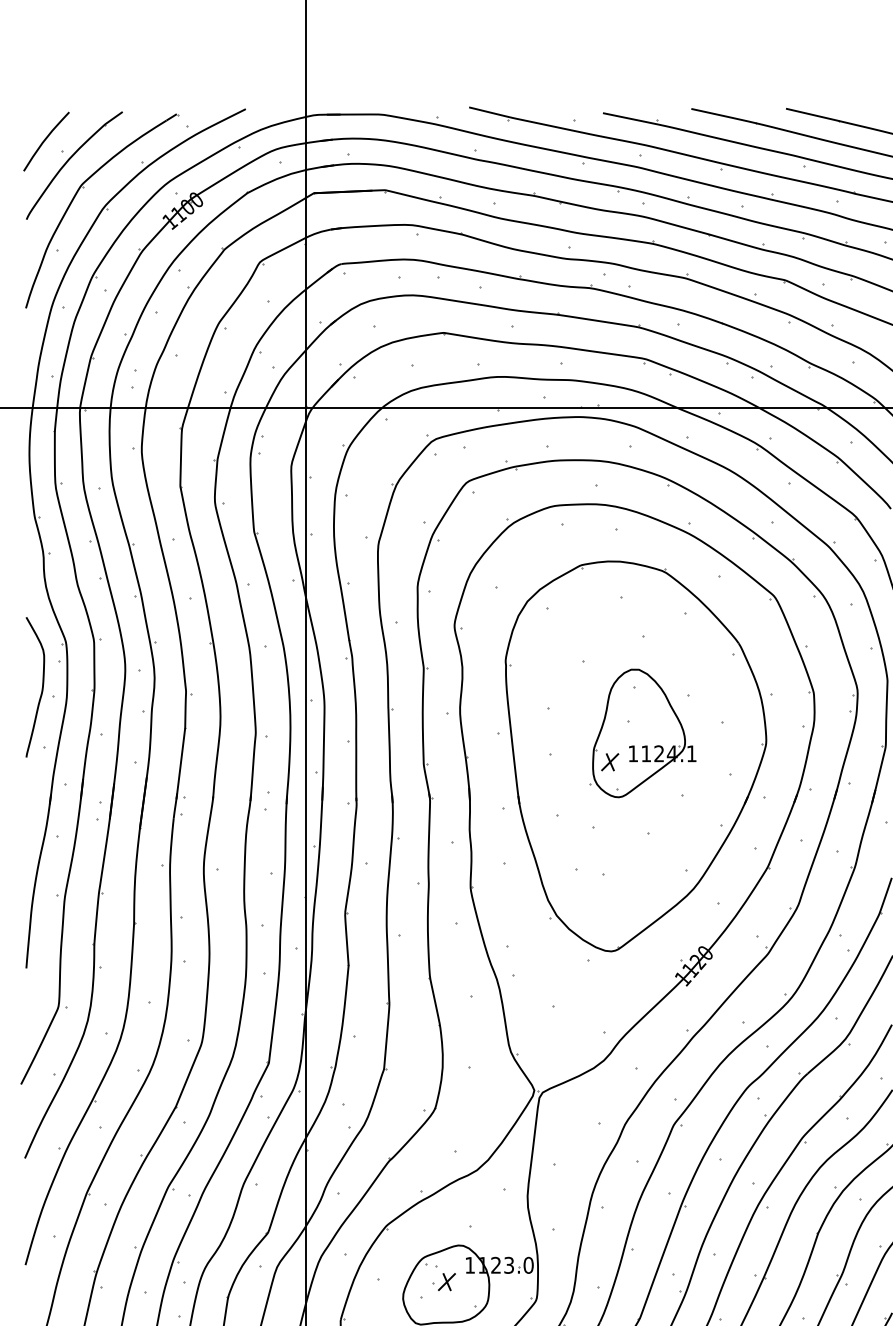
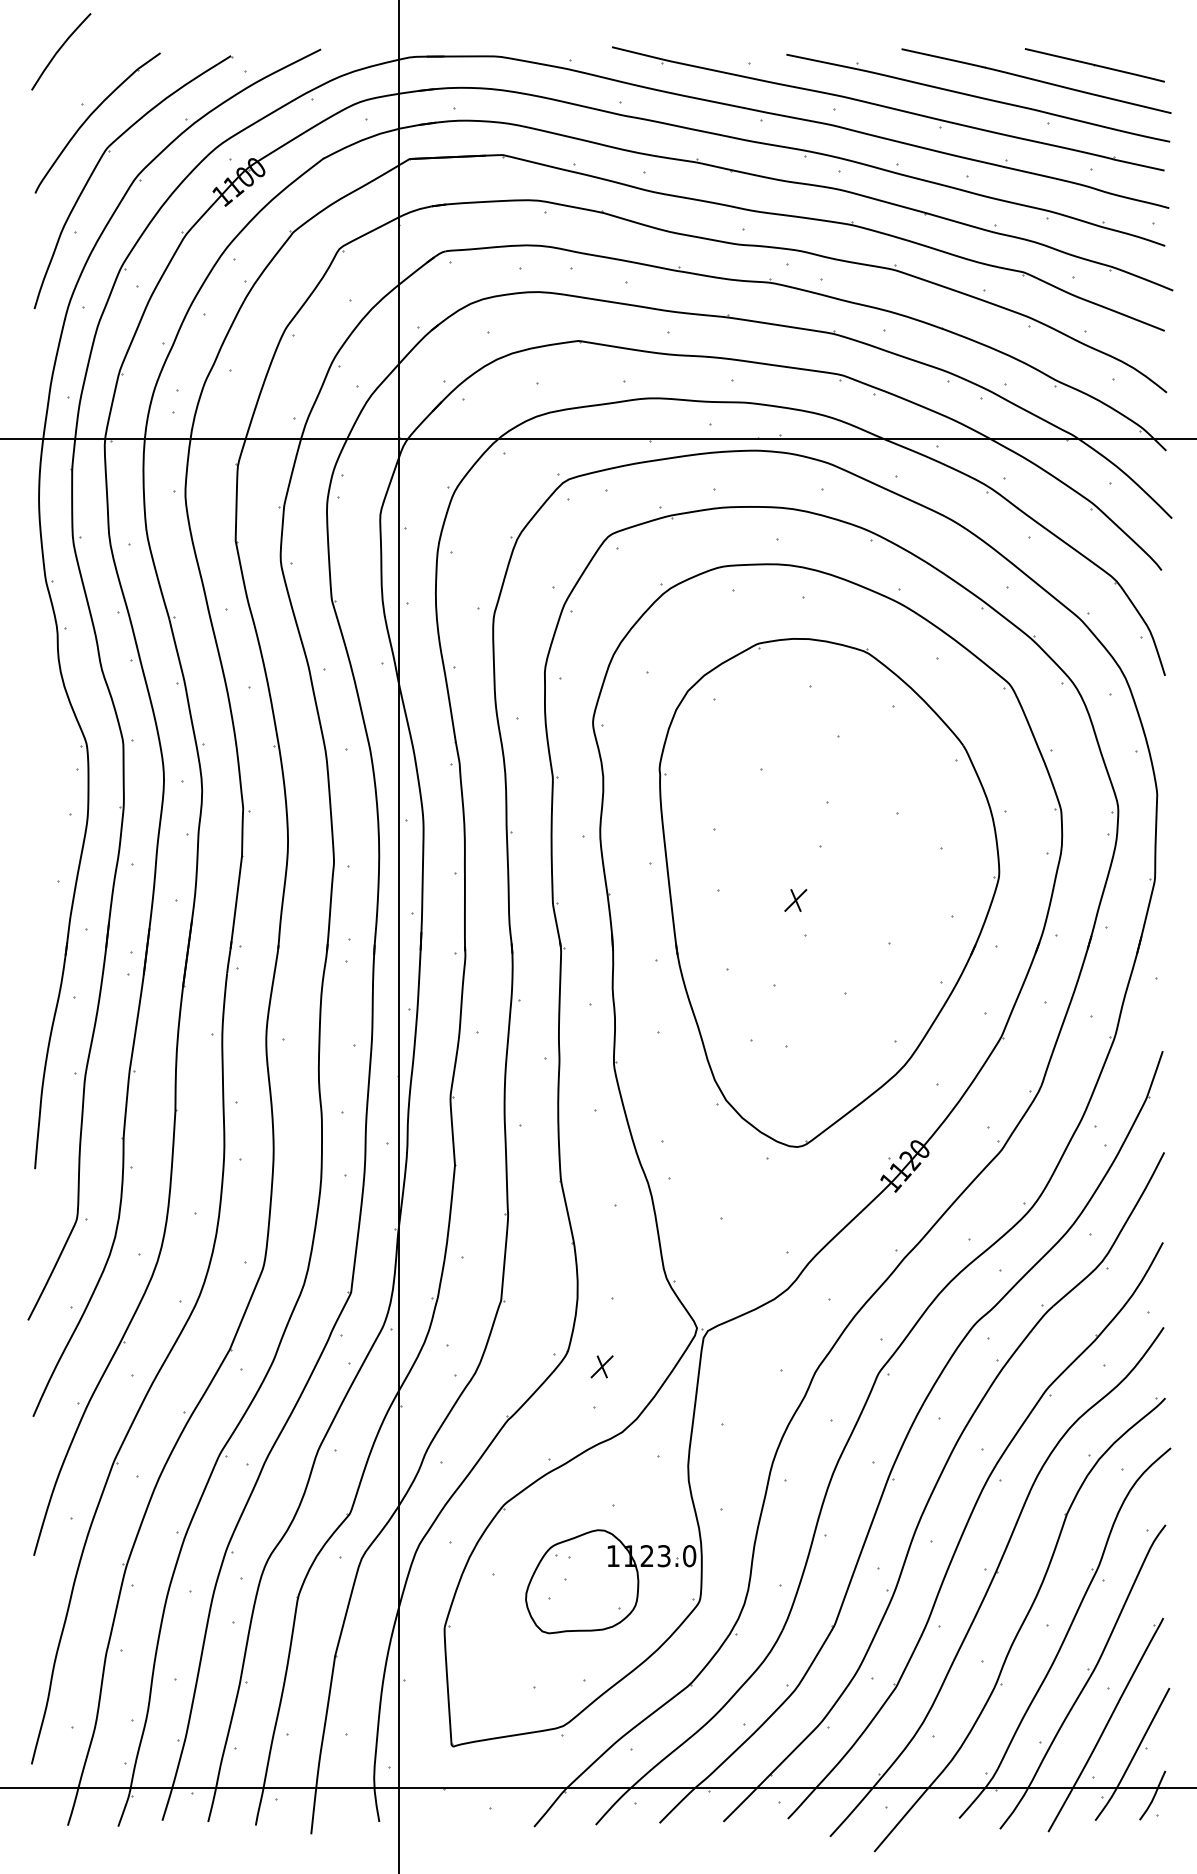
curve: (45, 139) -> (60, 49), moved
curve: (42, 687) -> (55, 802), removed
part: (642, 733) -> (838, 862), removed
part: (446, 1281) -> (601, 1366), moved

